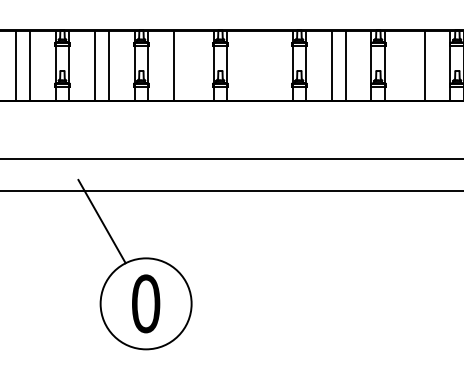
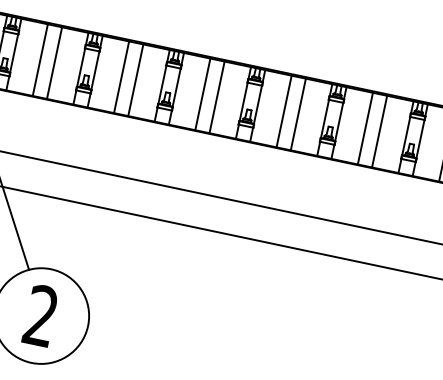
line: (187, 65) -> (135, 79), added
line: (253, 65) -> (203, 94), added
line: (266, 65) -> (216, 96), added
line: (410, 65) -> (364, 128), added
text: (146, 303) -> (41, 315), 0 -> 2

